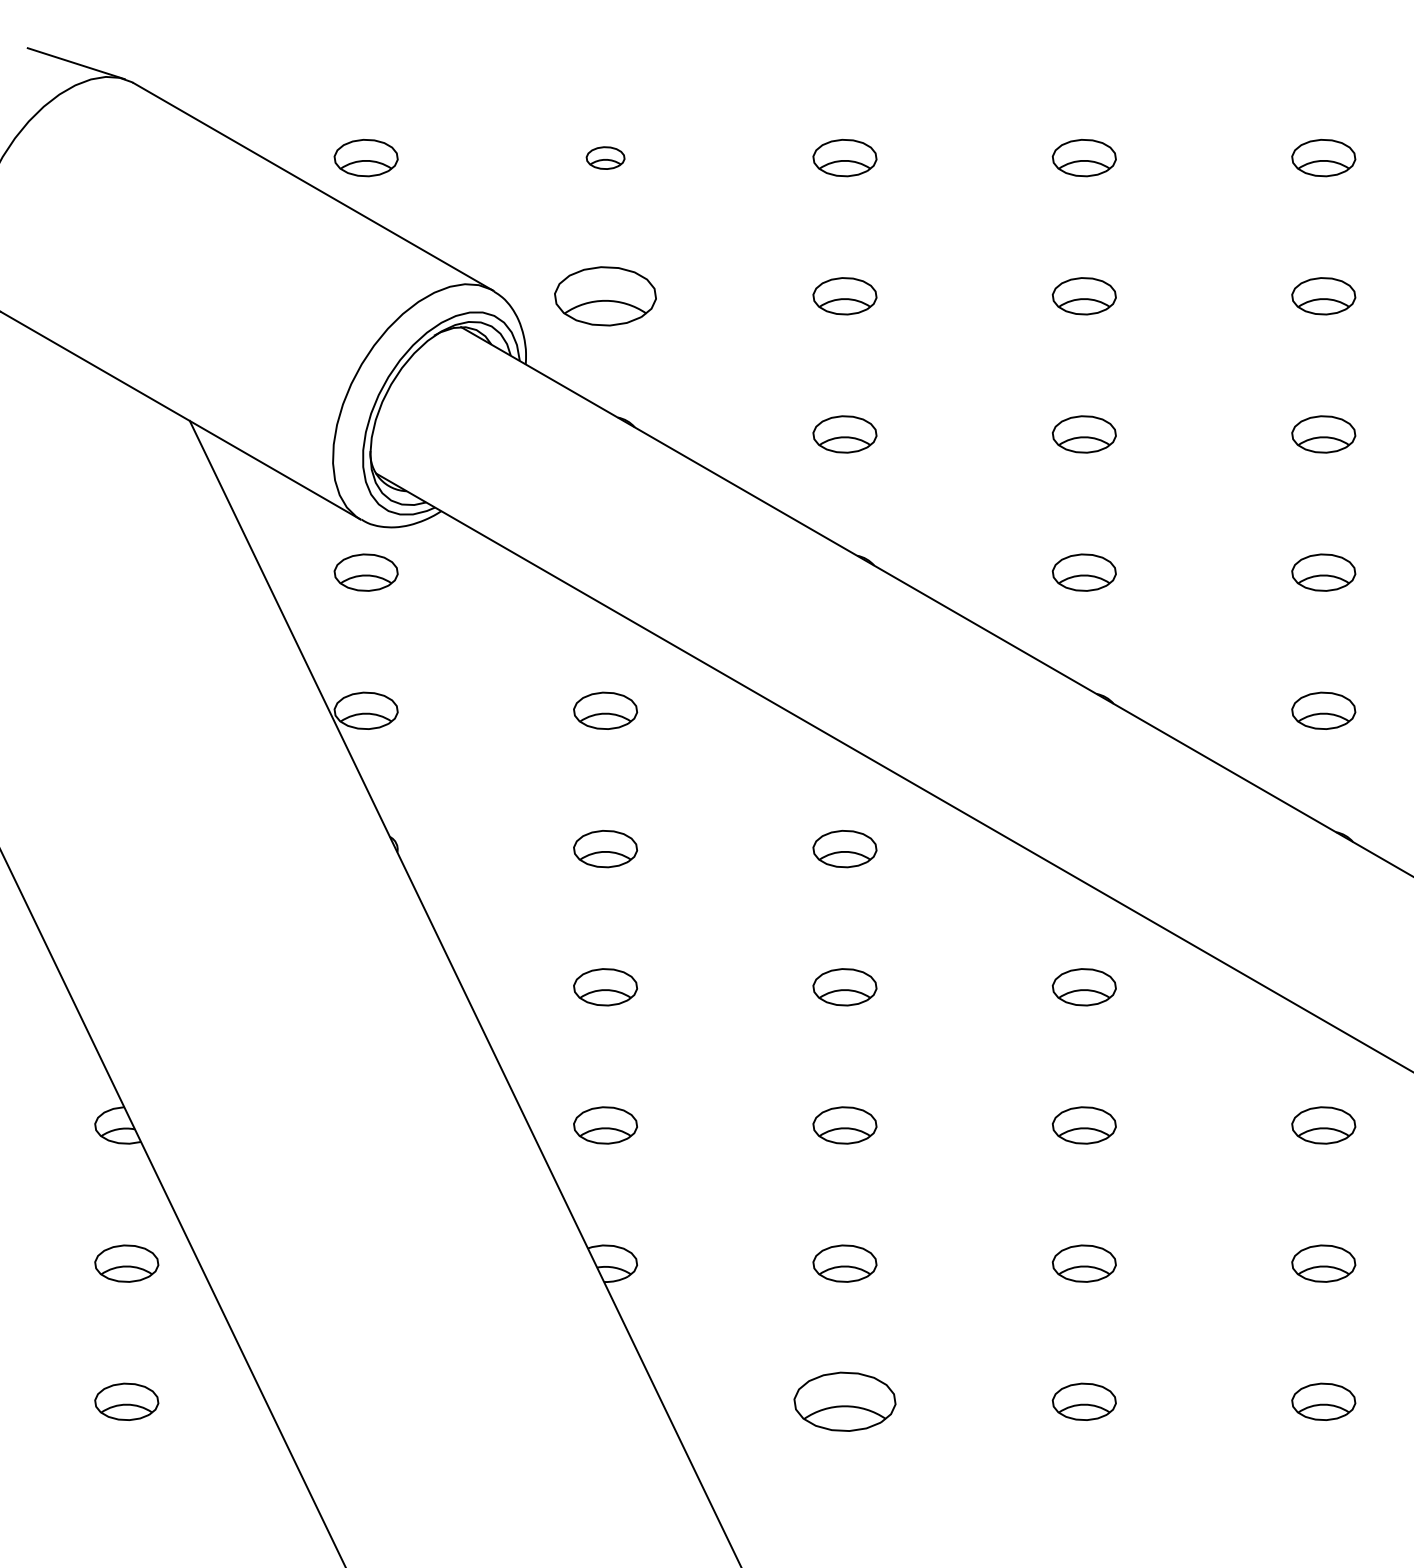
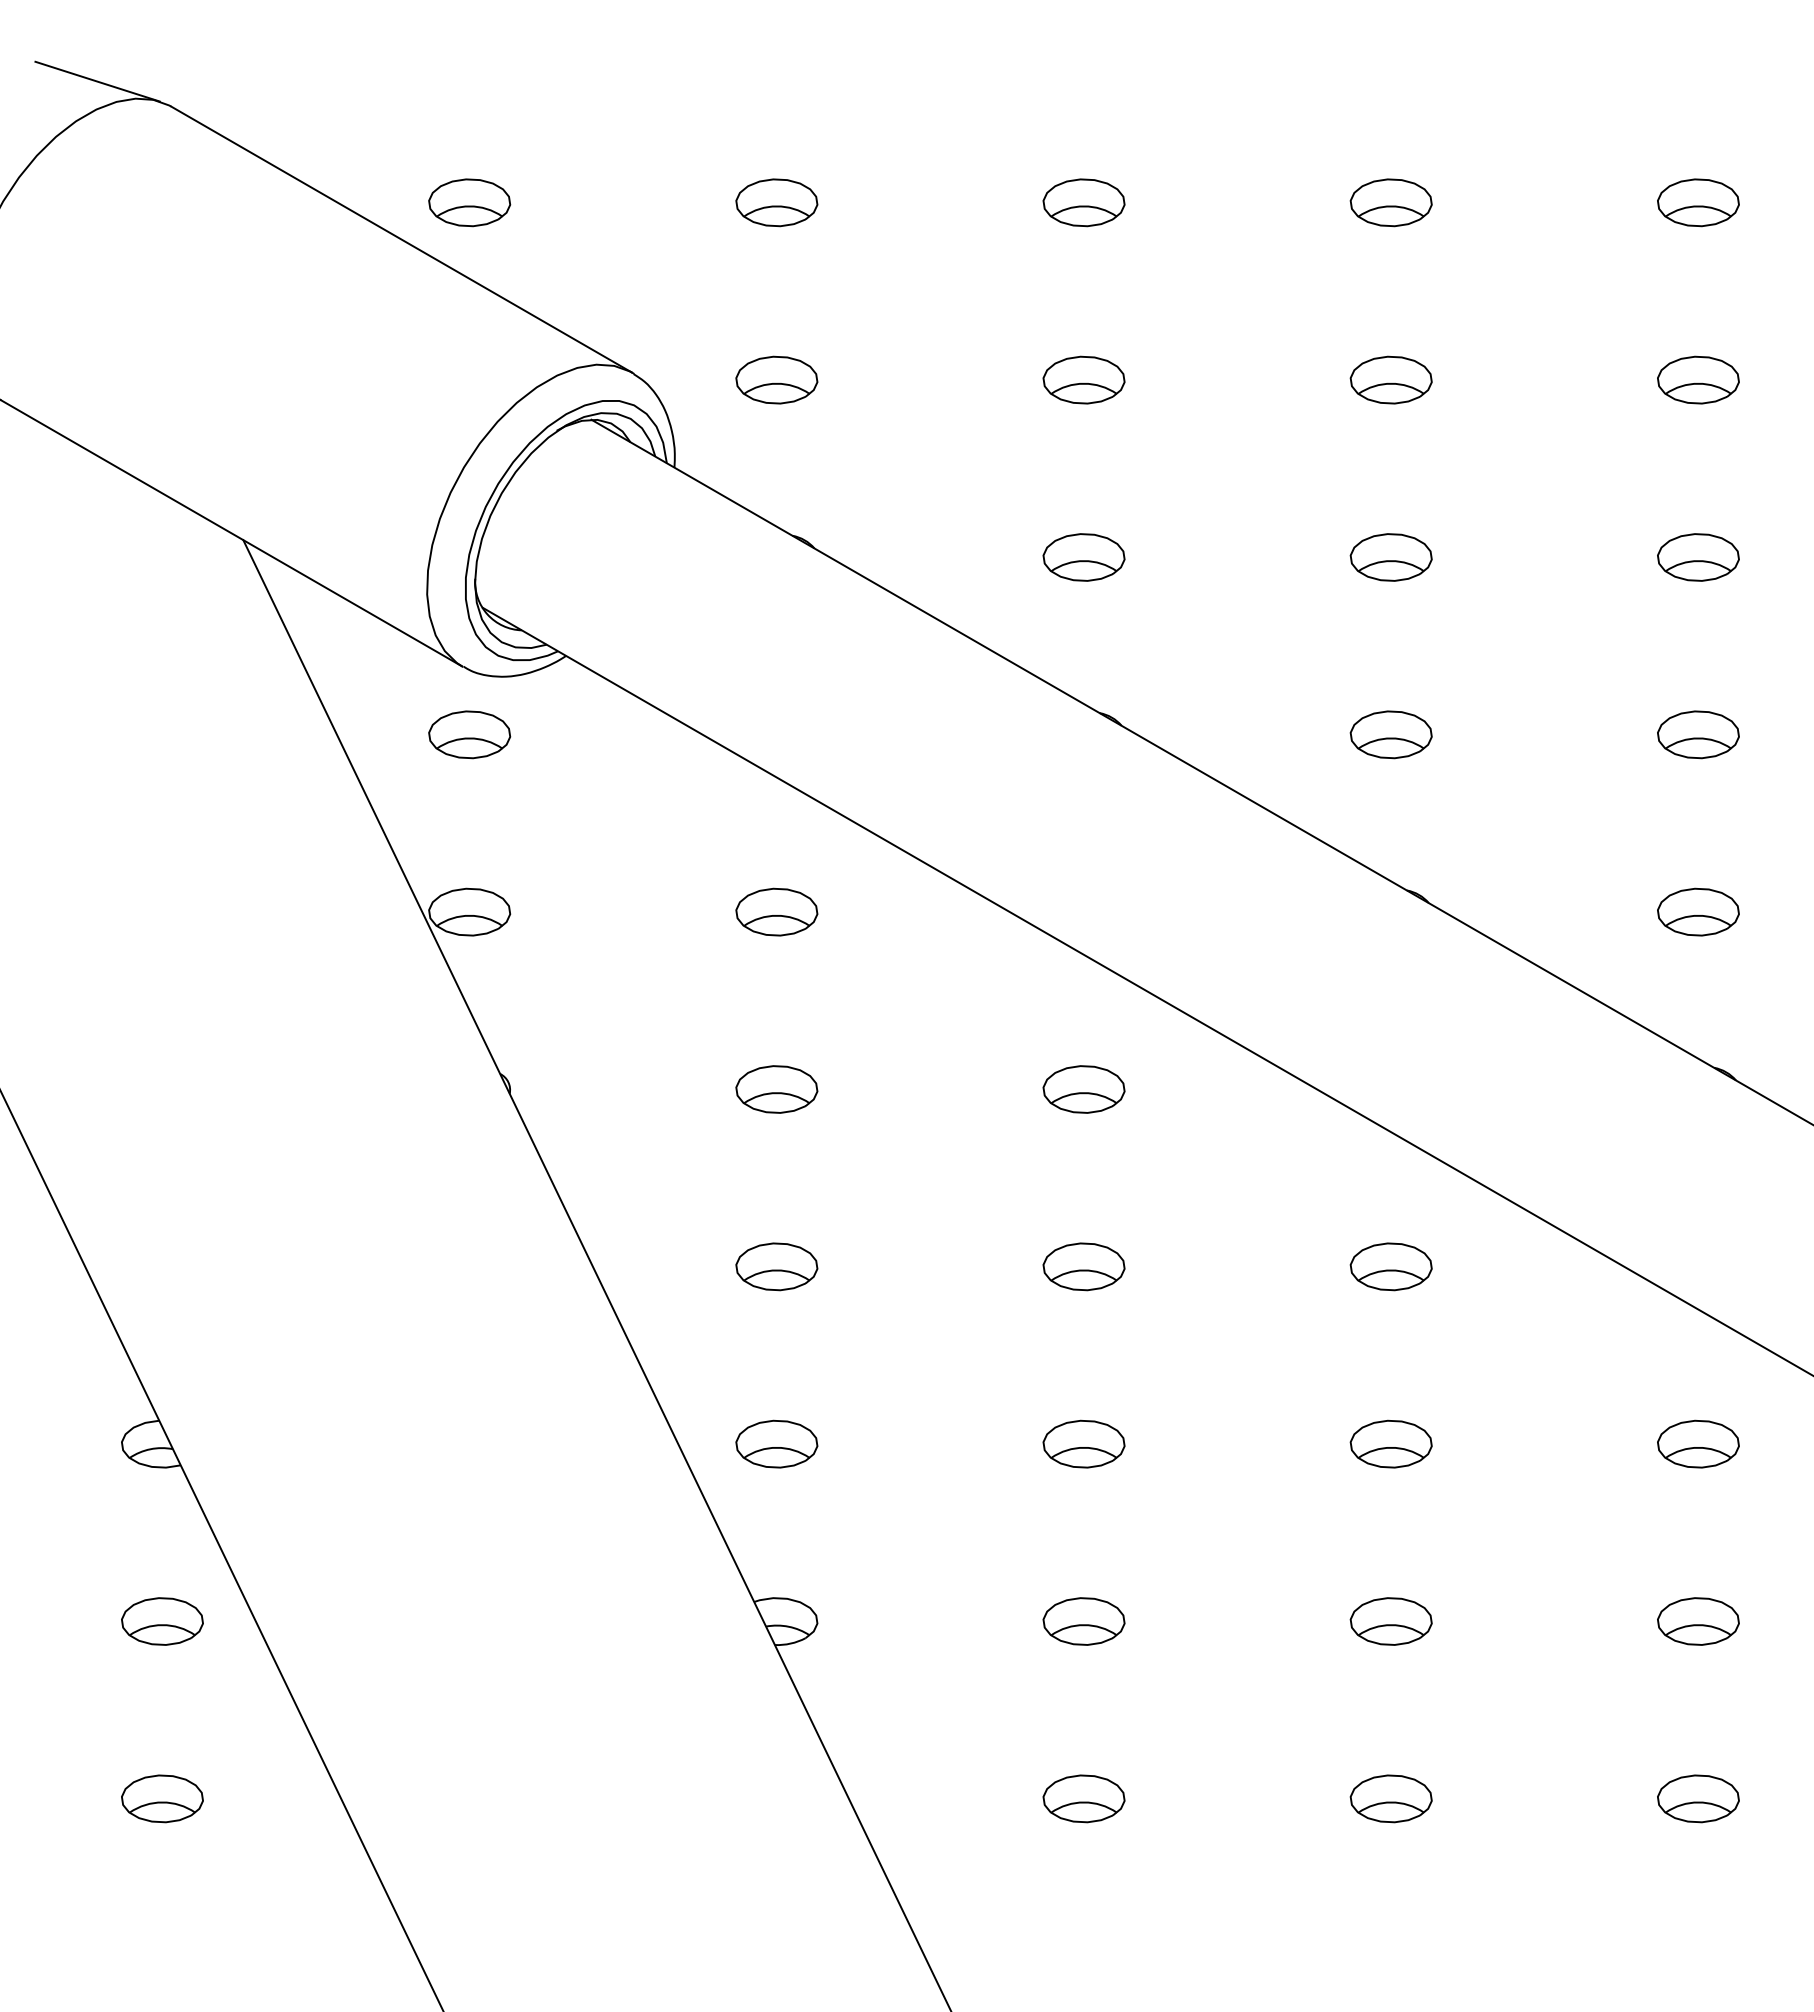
part: (605, 157) -> (776, 202), size x1.67
part: (605, 295) -> (776, 379), size x0.62
part: (844, 1401) -> (1083, 1798), size x0.62

